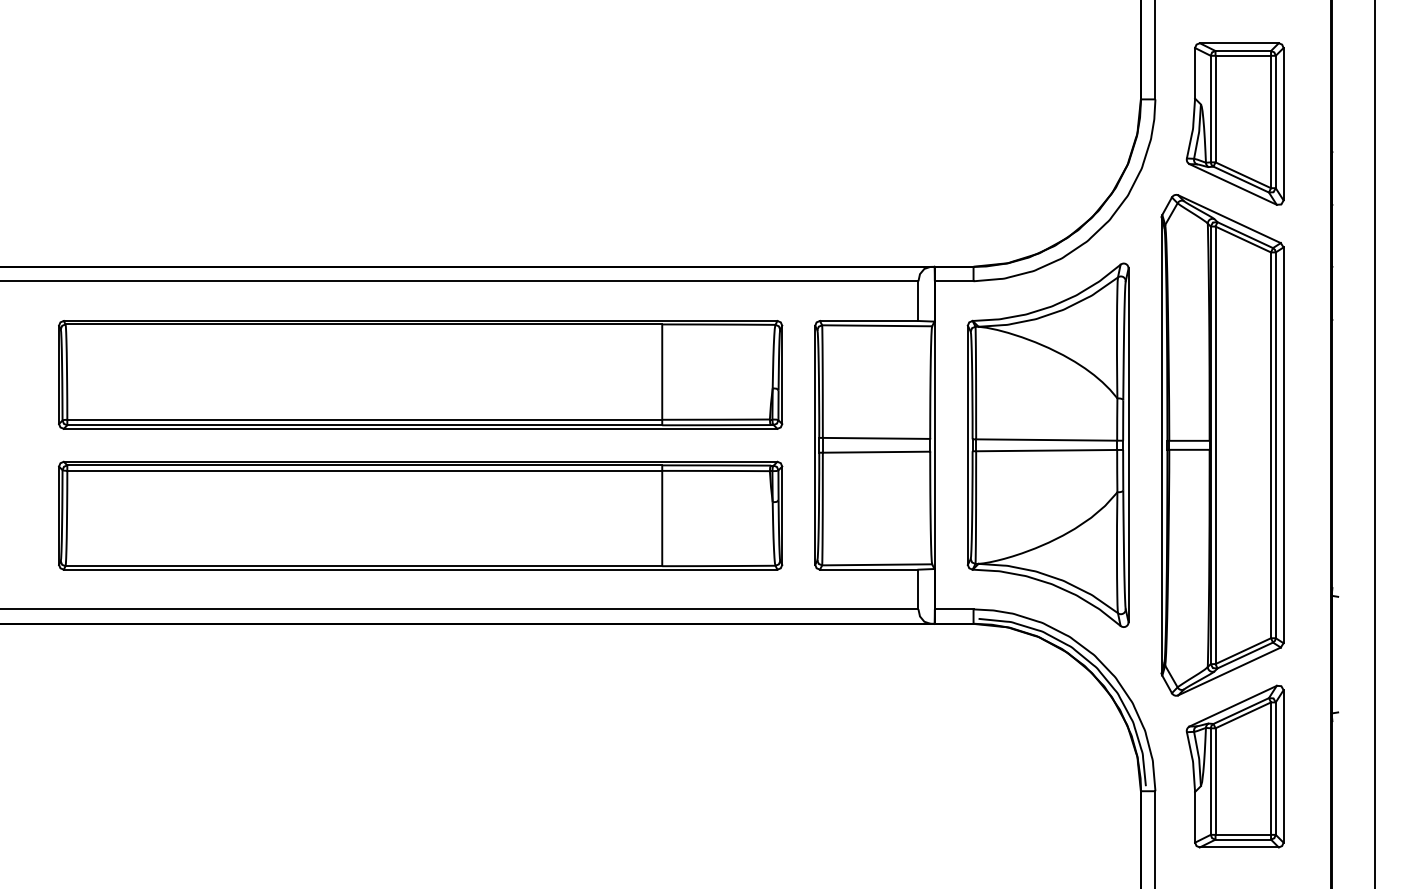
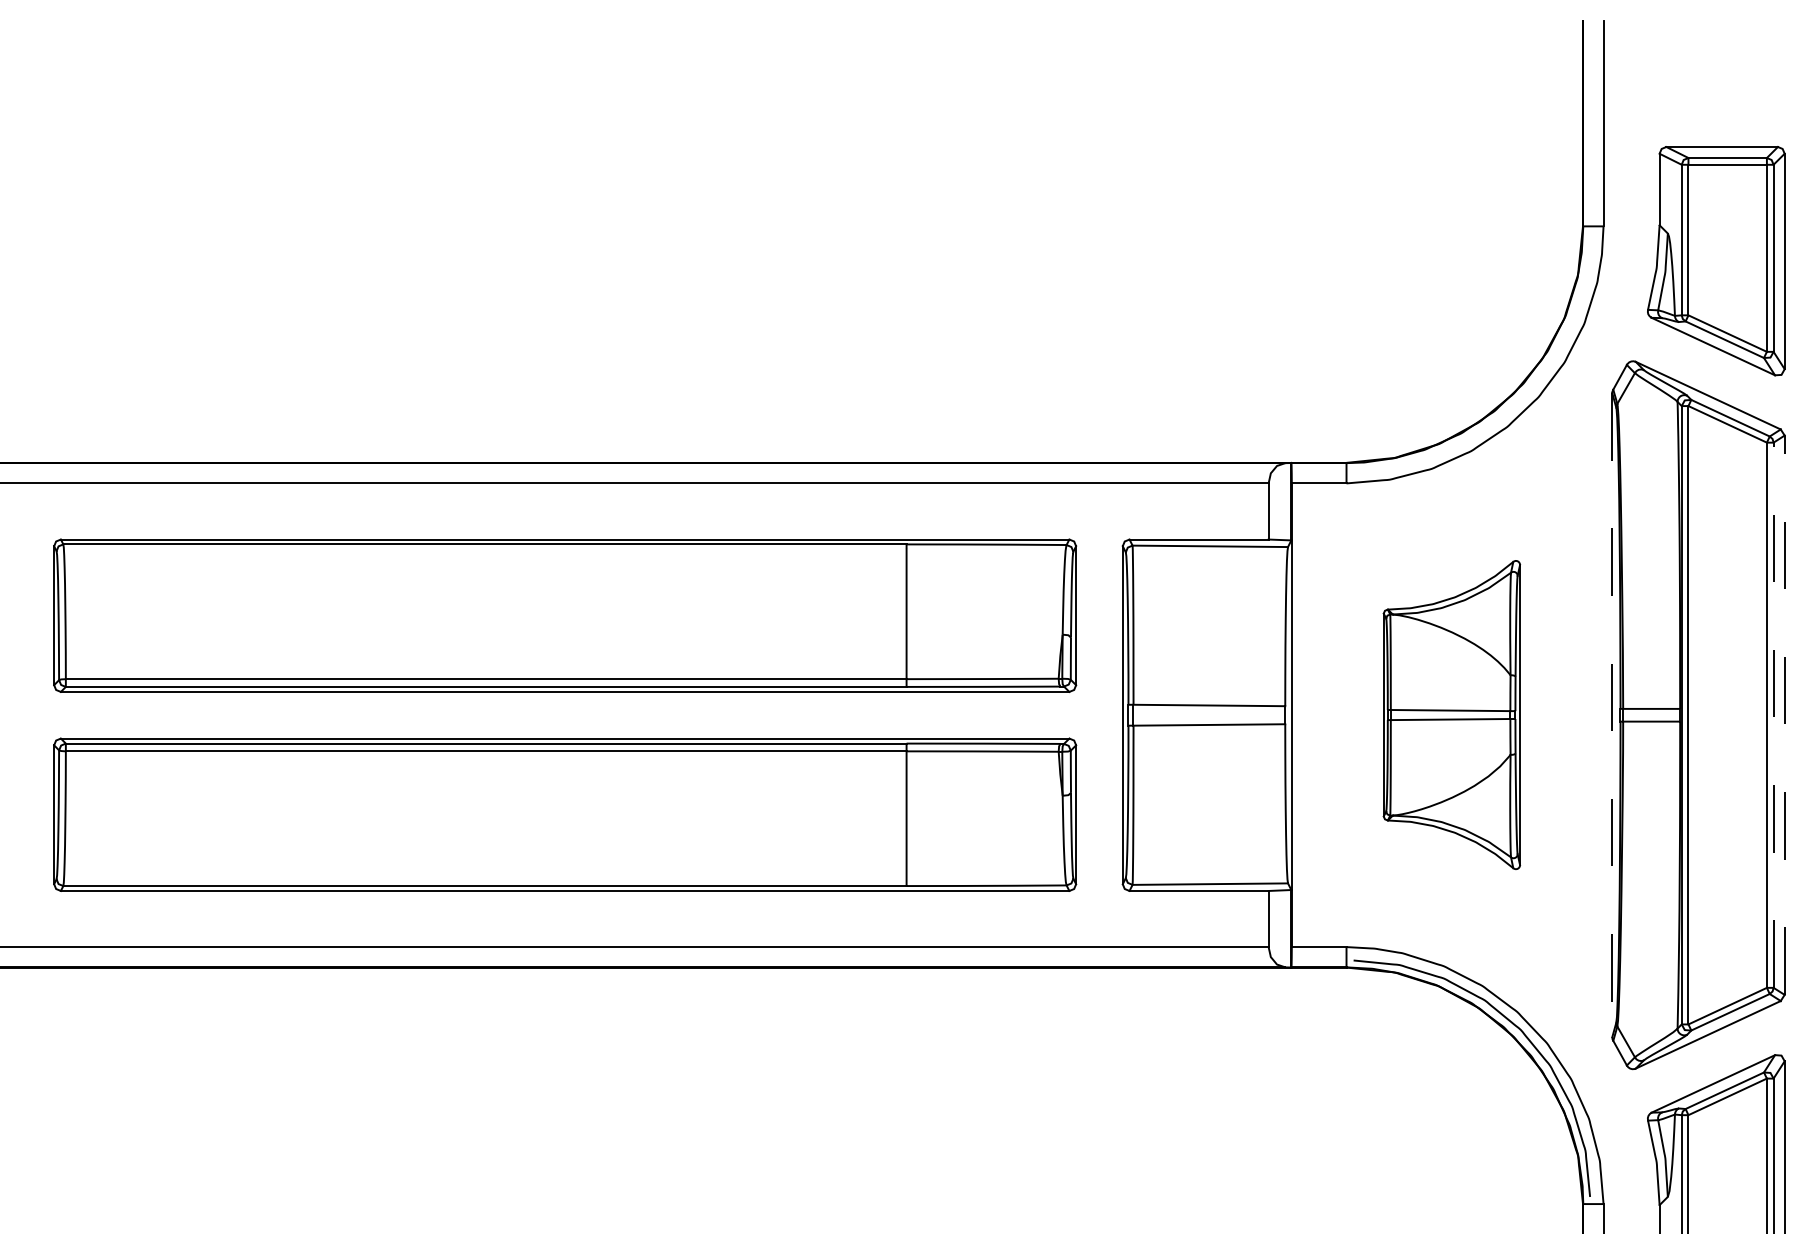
part: (1047, 444) -> (1451, 714), size x0.6
line: (1161, 445) -> (1612, 715), solid -> dashed
line: (1275, 445) -> (1773, 715), solid -> dashed
line: (1283, 445) -> (1784, 715), solid -> dashed

